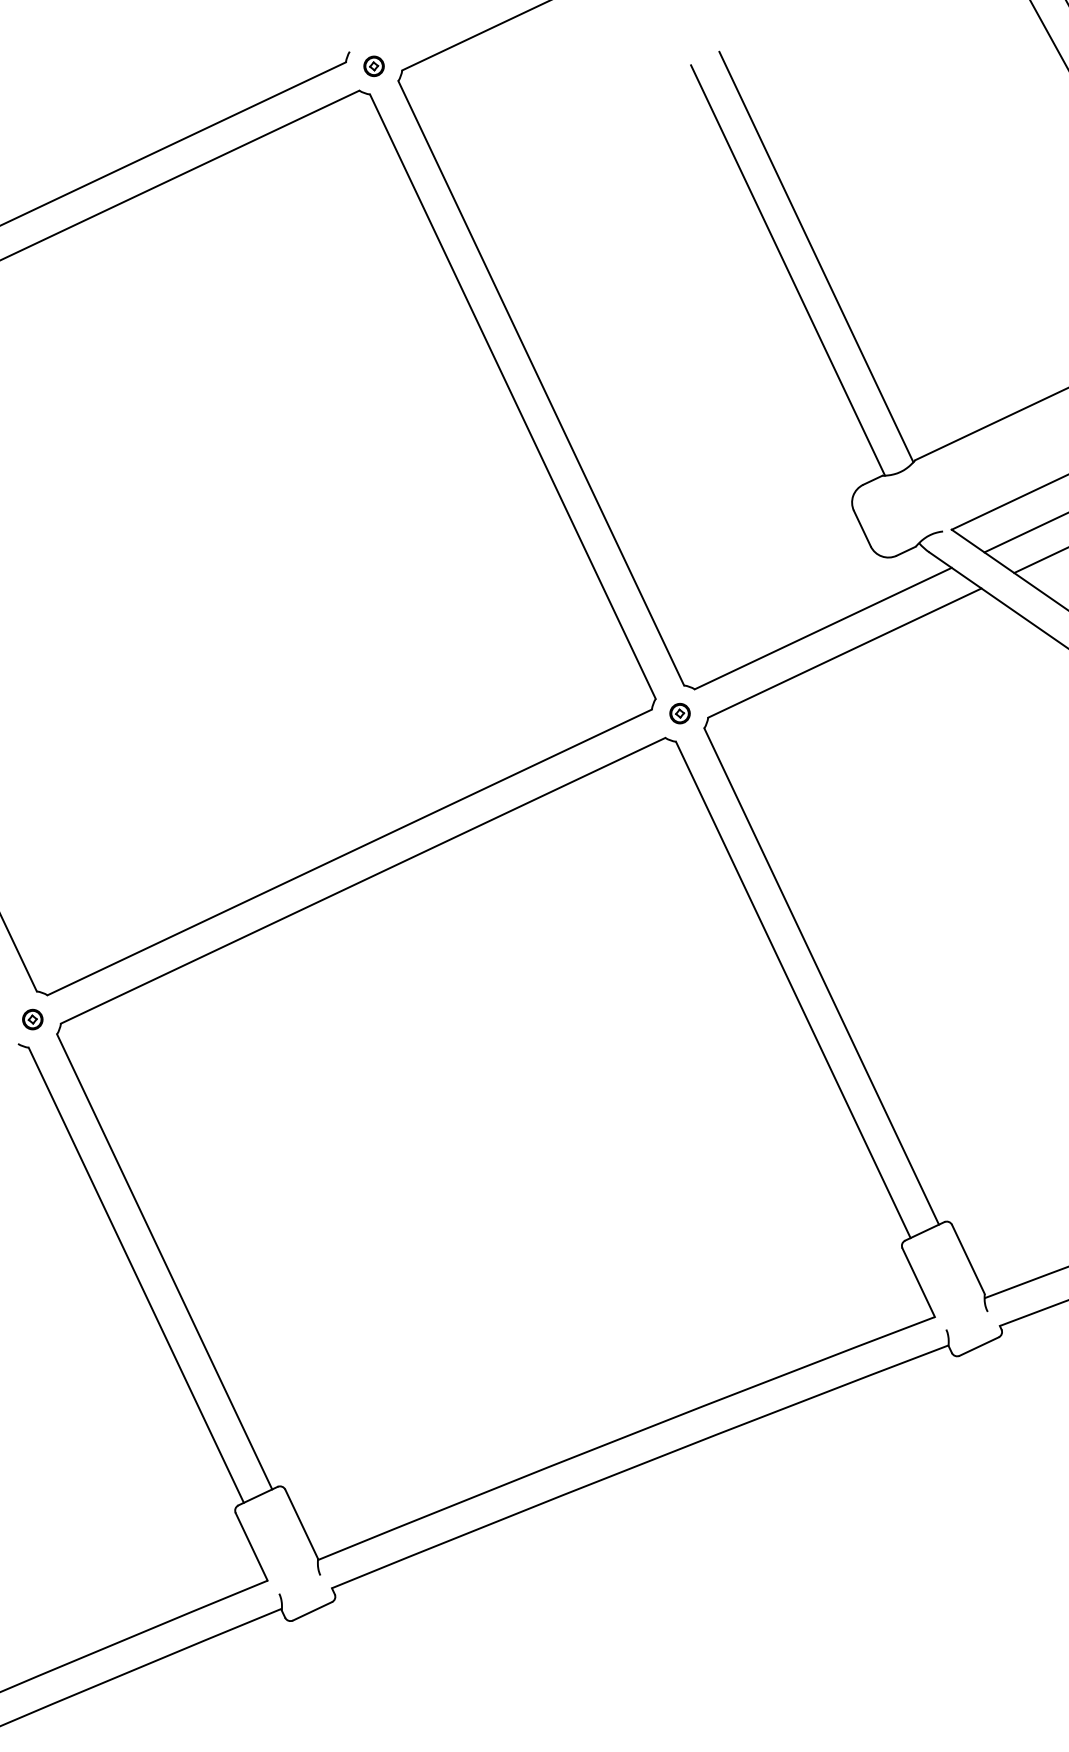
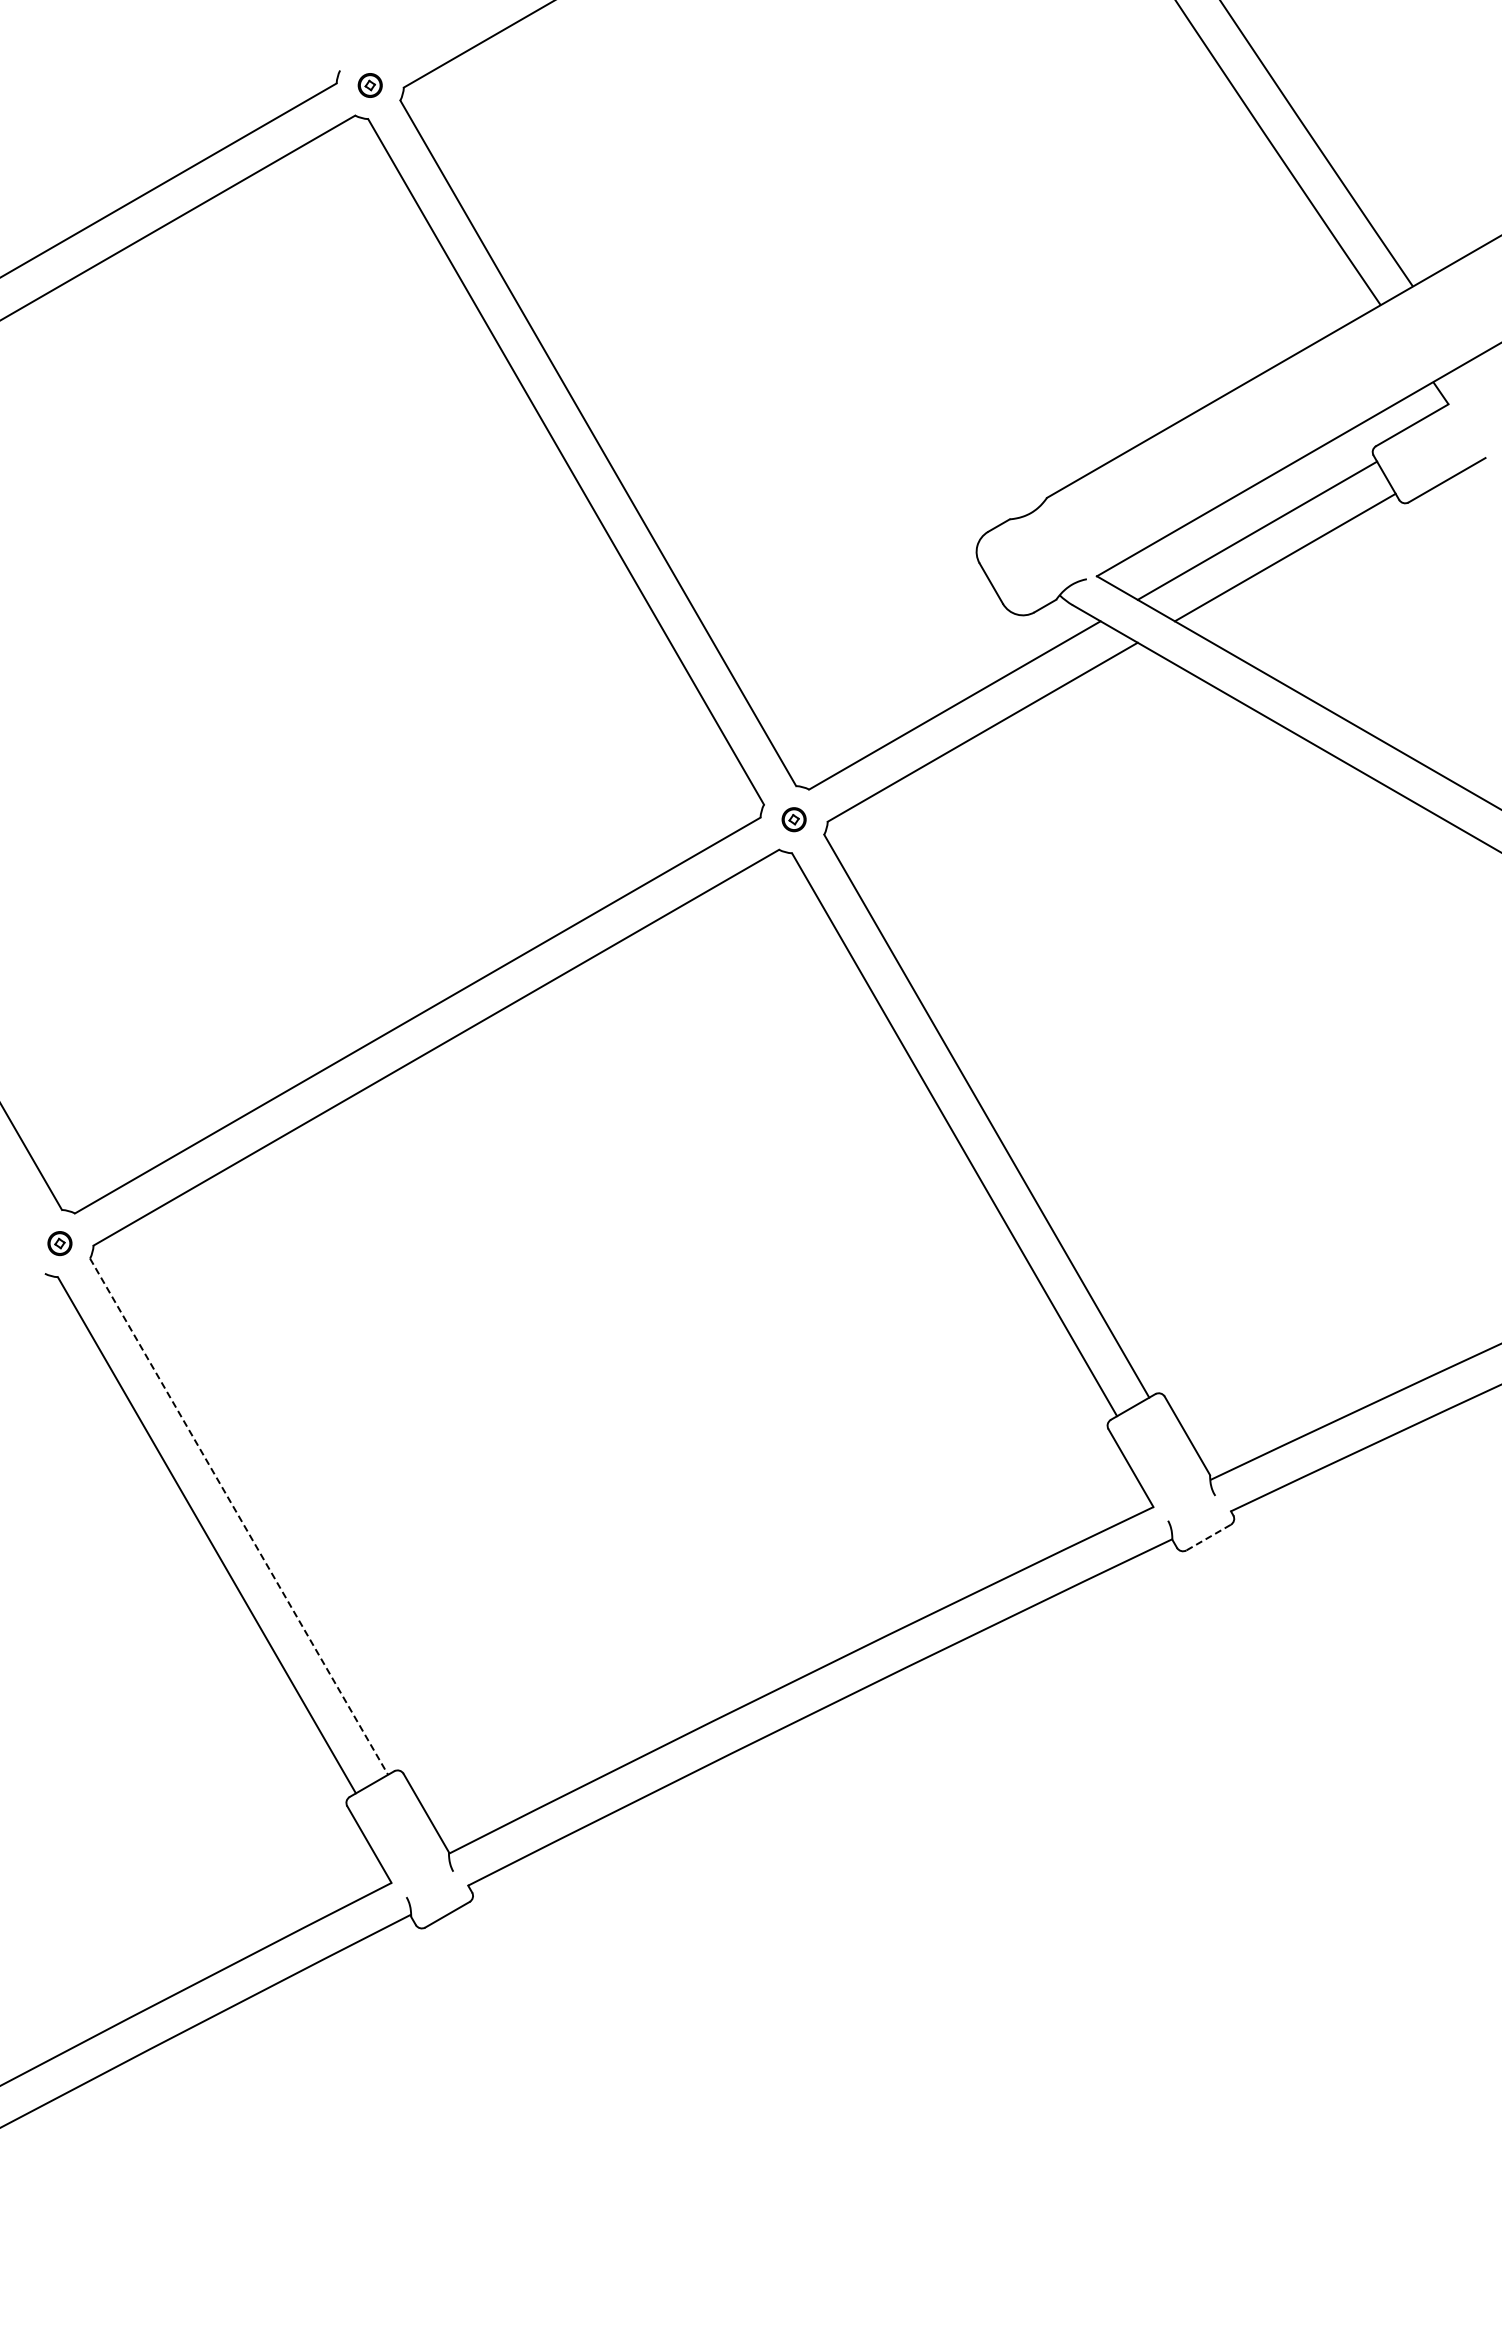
line: (816, 256) -> (910, 267), removed
line: (787, 270) -> (878, 286), removed
line: (164, 1262) -> (239, 1517), solid -> dashed
line: (979, 1346) -> (1208, 1537), solid -> dashed

